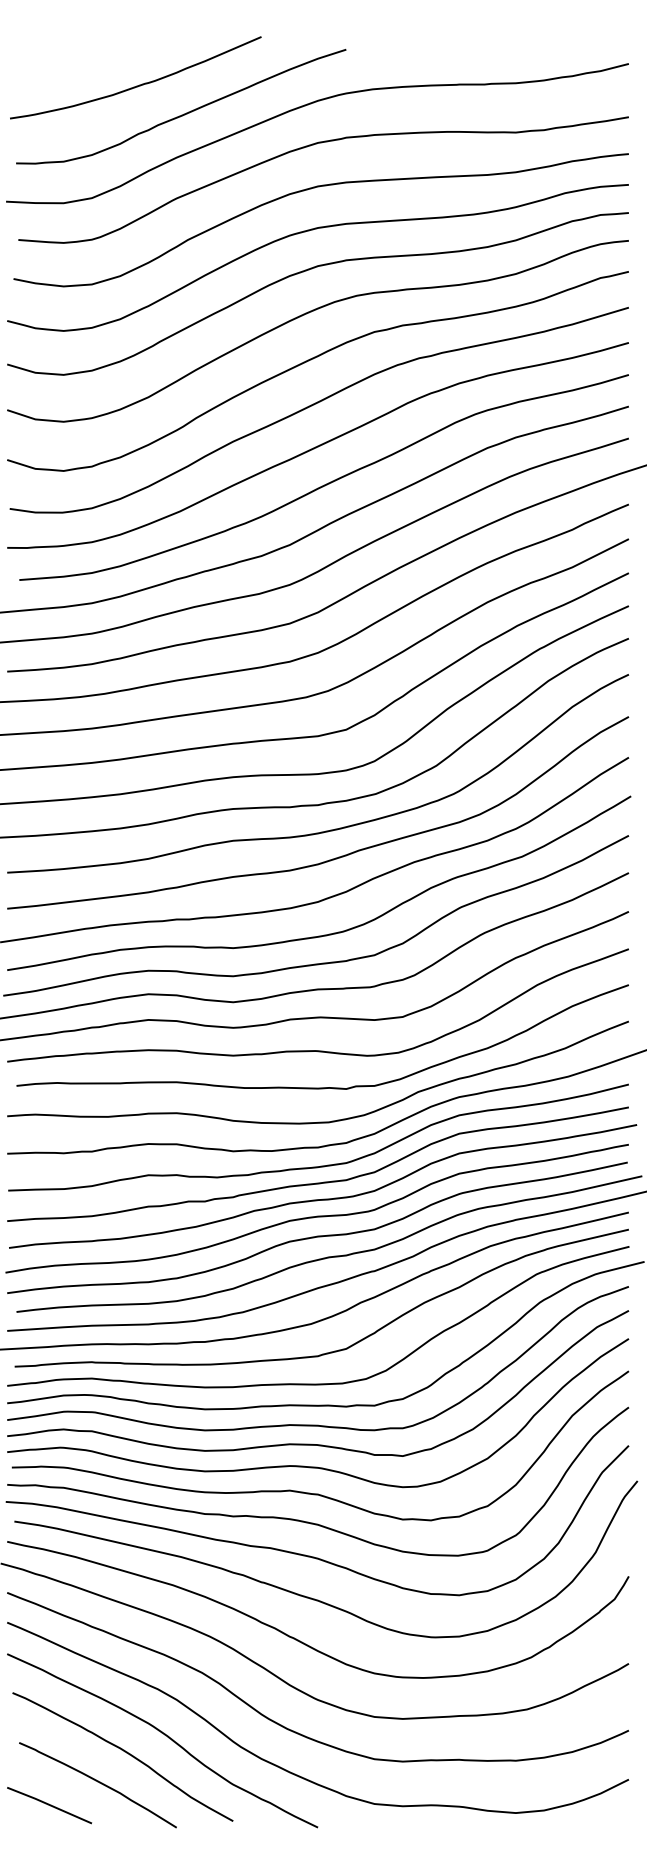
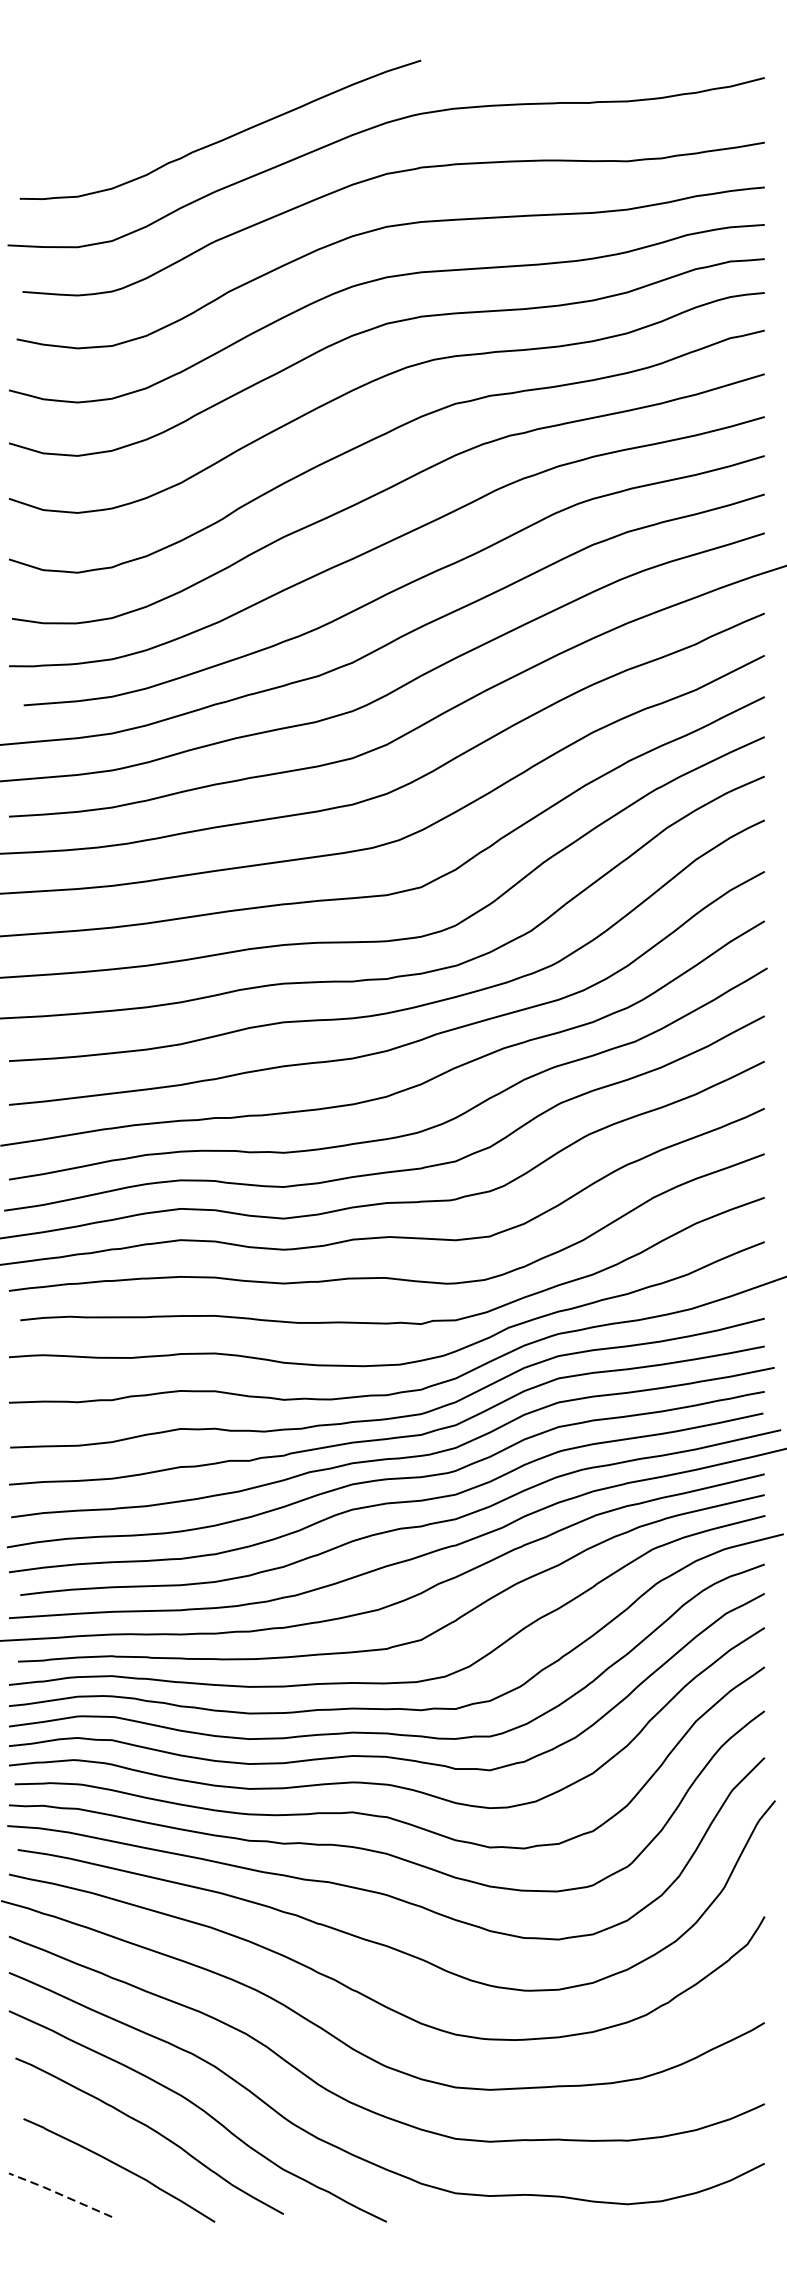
curve: (139, 84) -> (169, 102), removed
line: (49, 1804) -> (60, 2193), solid -> dashed

